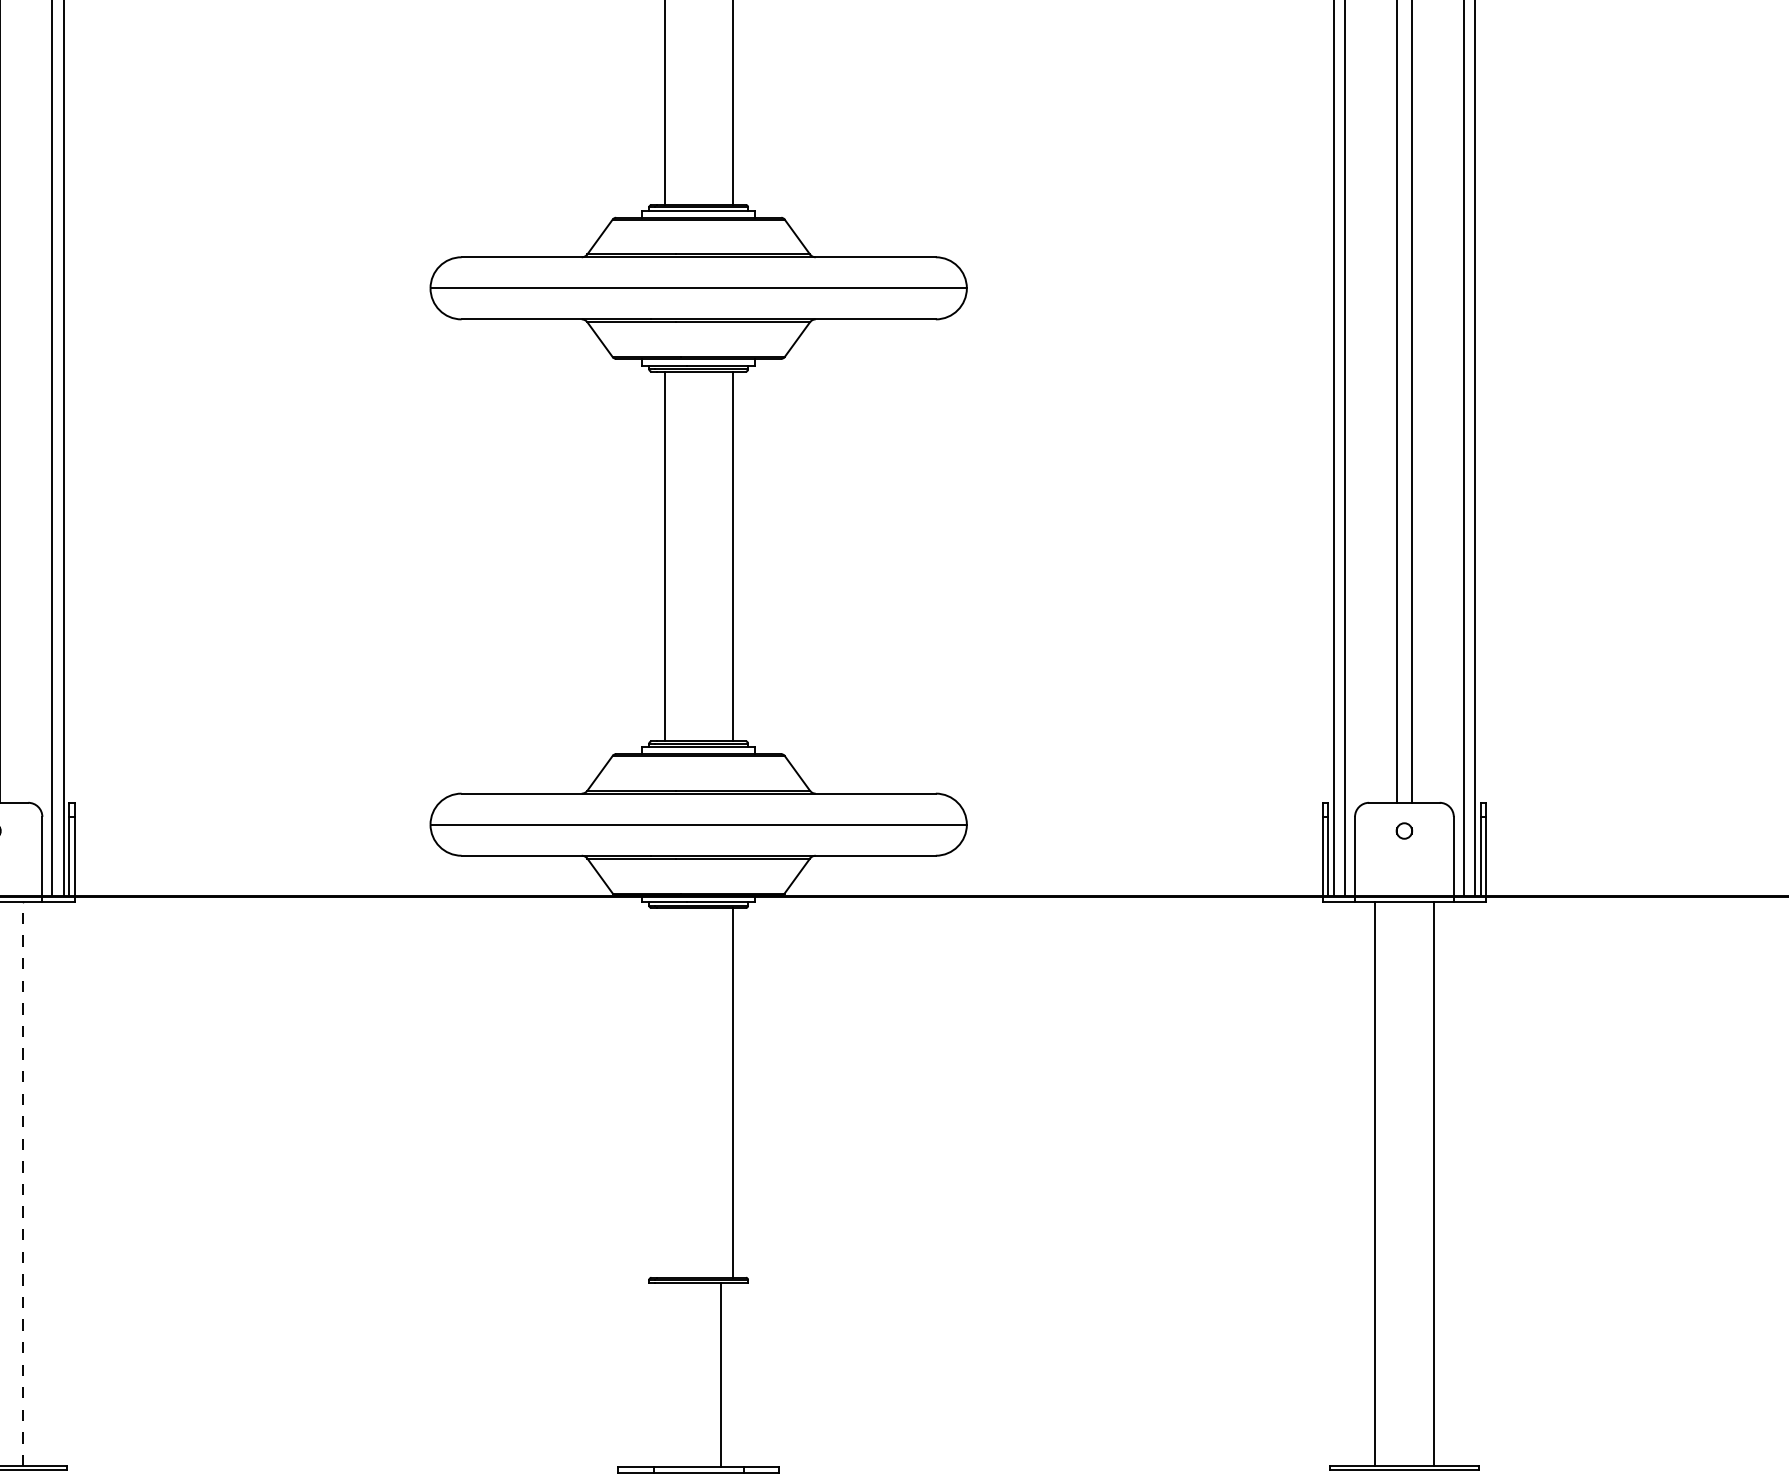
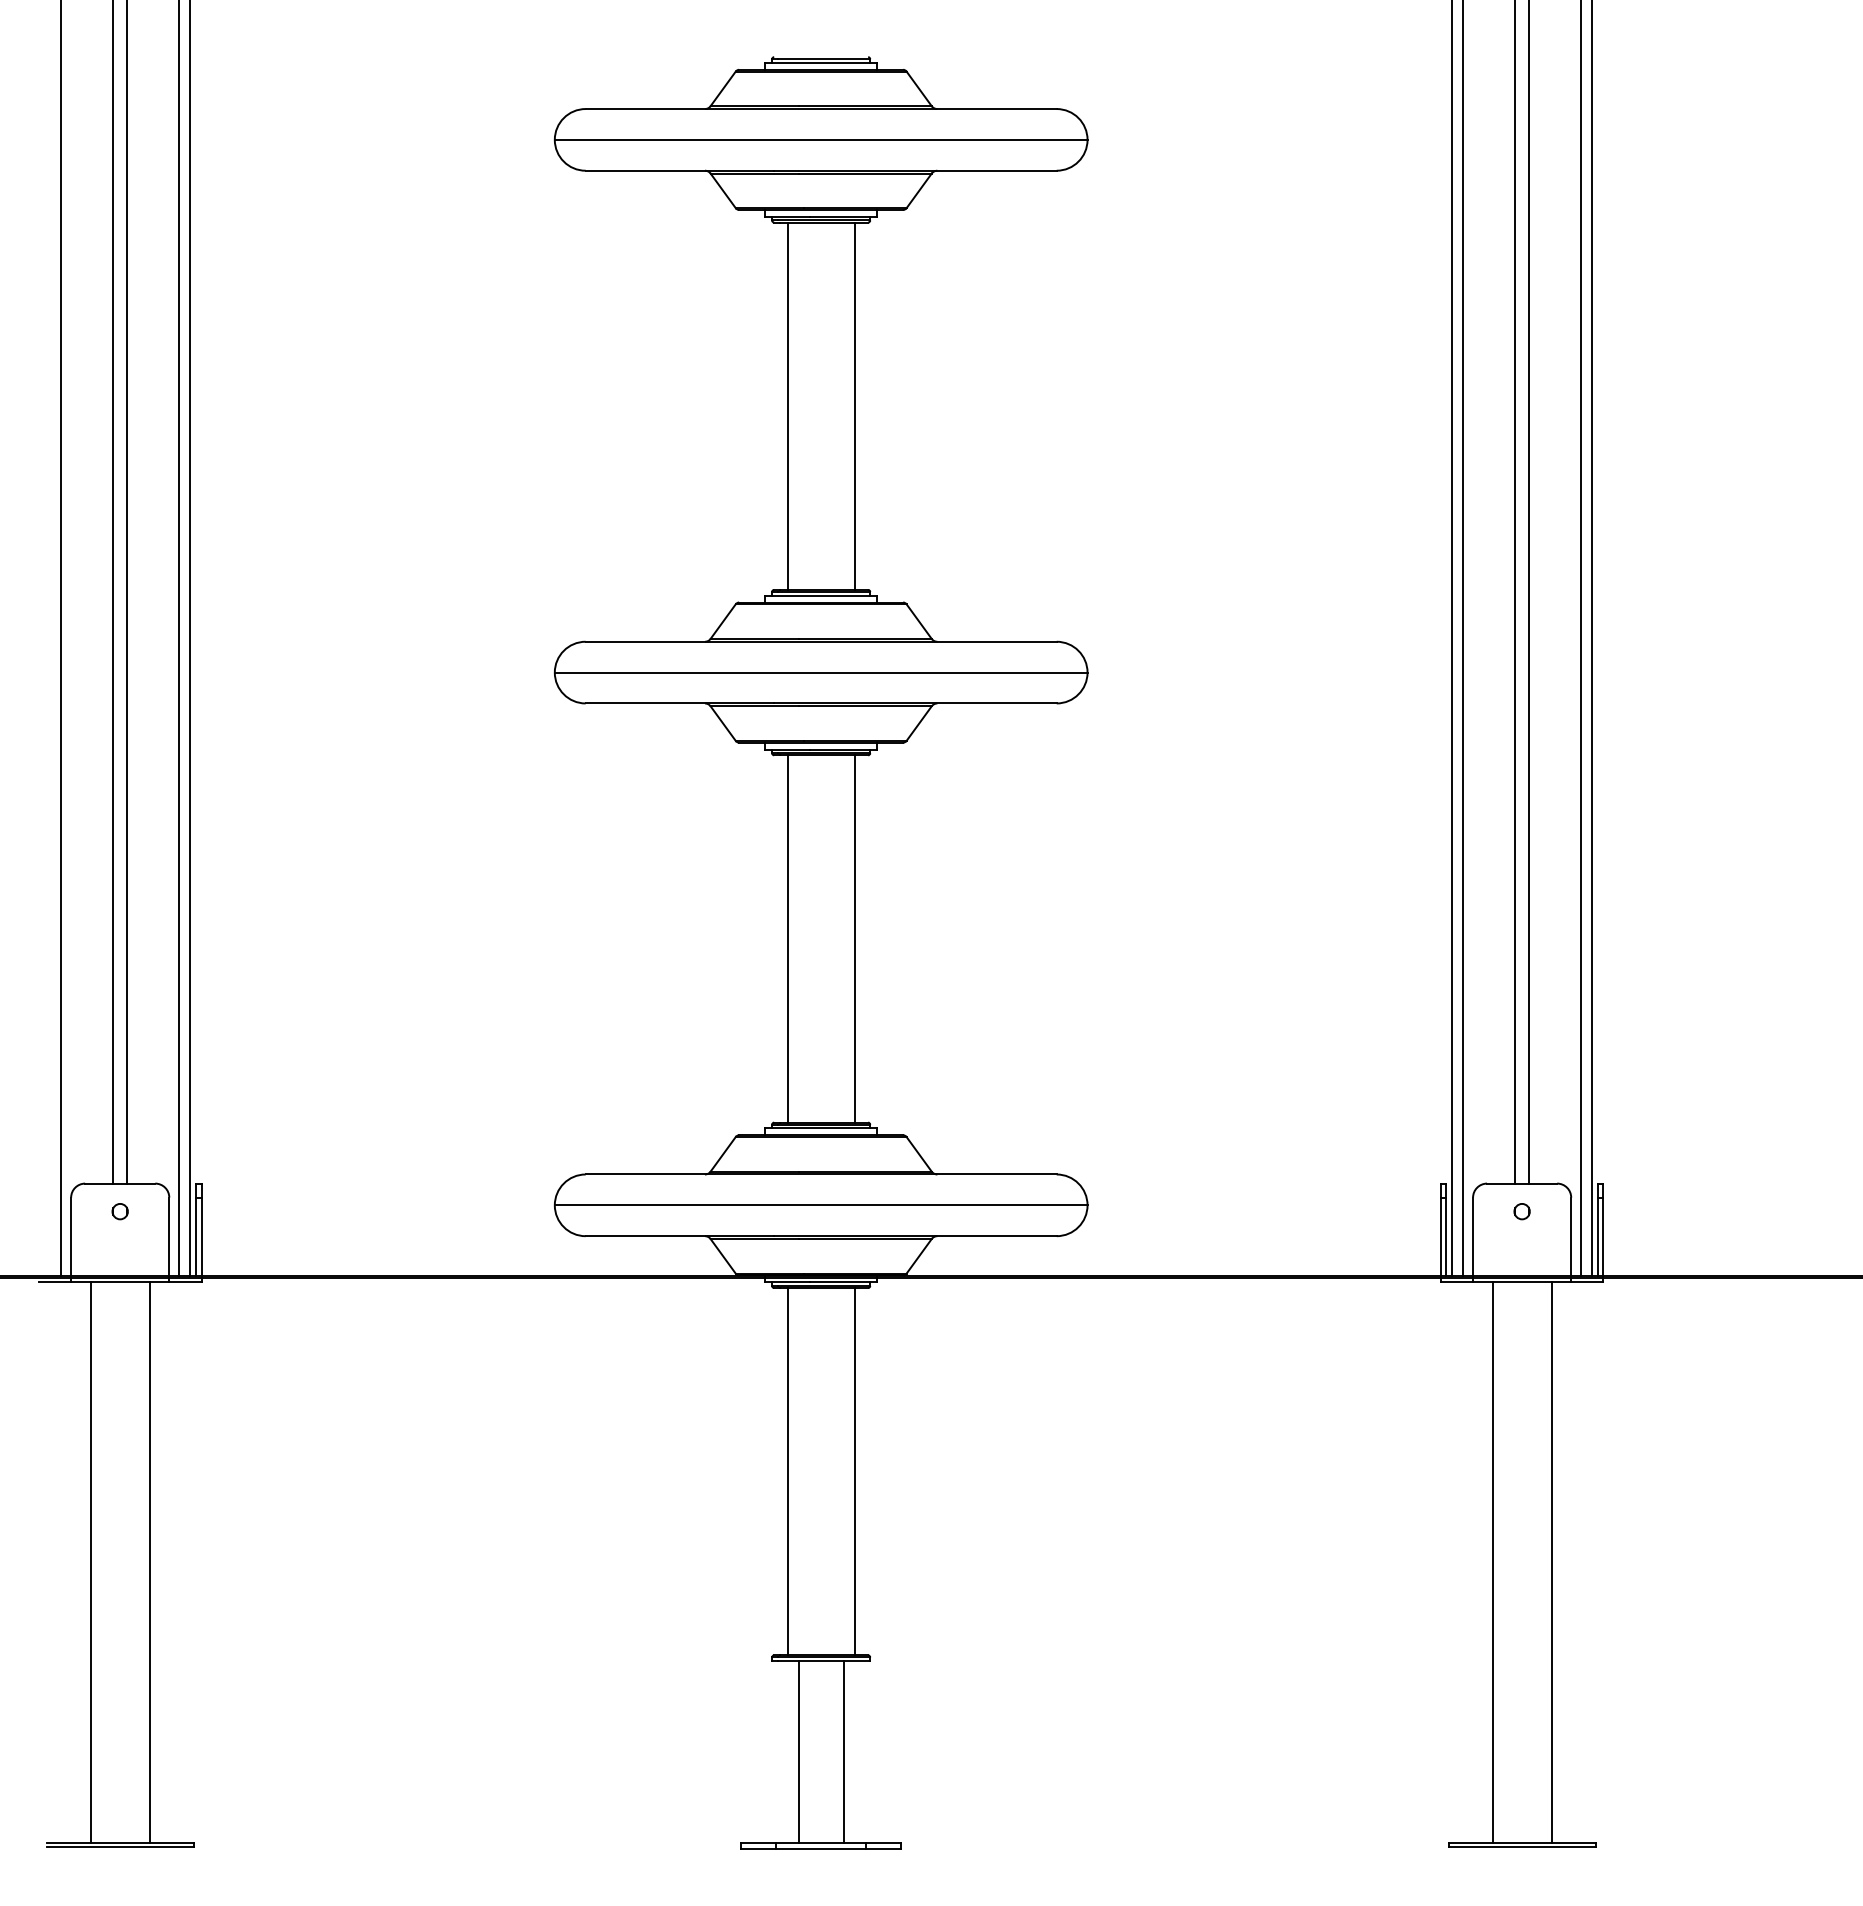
line: (664, 1092) -> (787, 1471), added
line: (22, 1183) -> (149, 1561), dashed -> solid
line: (675, 1374) -> (798, 1751), added

